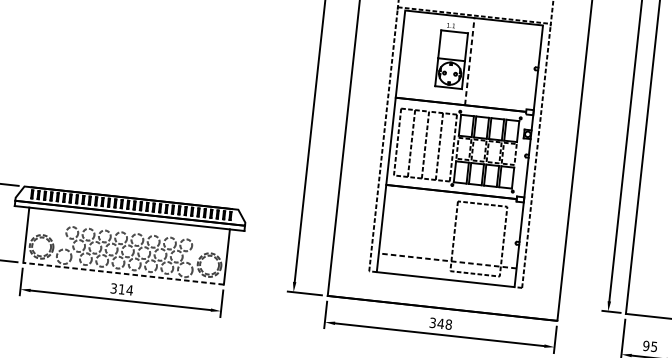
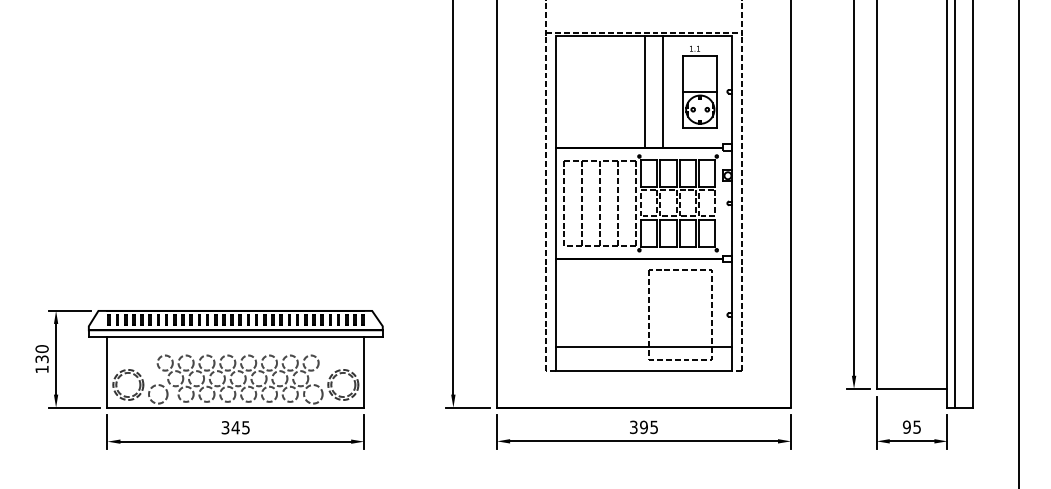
part: (451, 55) -> (699, 86), moved
line: (469, 61) -> (644, 91), dashed -> solid
line: (483, 62) -> (662, 91), added
line: (447, 260) -> (643, 346), dashed -> solid
line: (123, 273) -> (235, 407), dashed -> solid
text: (125, 289) -> (240, 427), 314 -> 345
text: (444, 324) -> (648, 427), 348 -> 395

